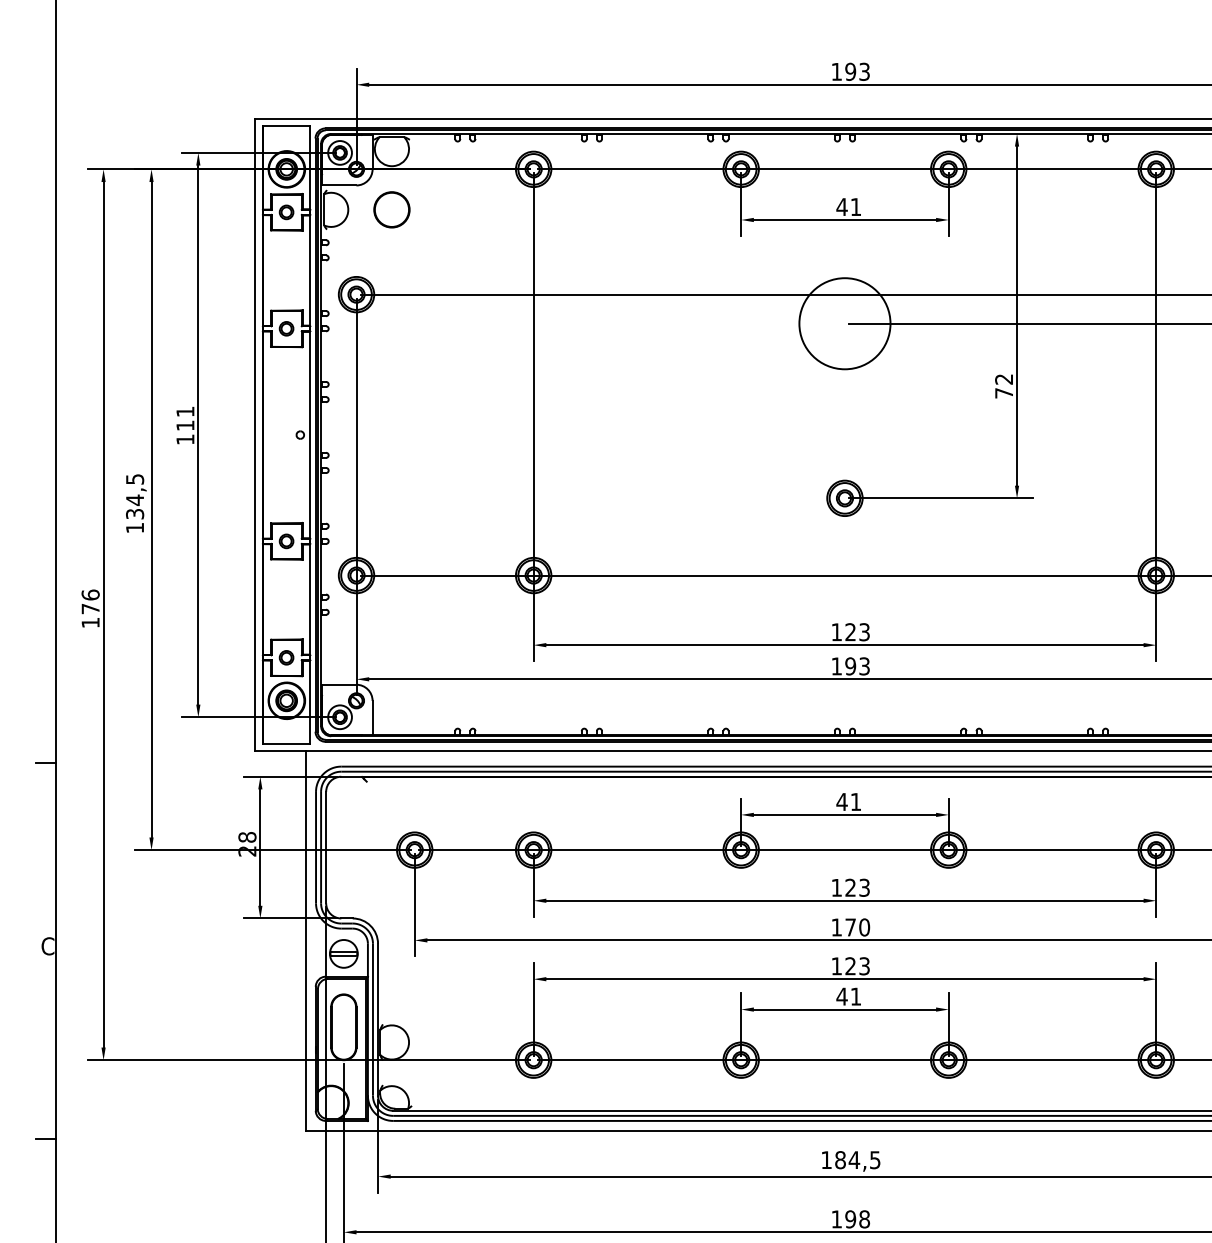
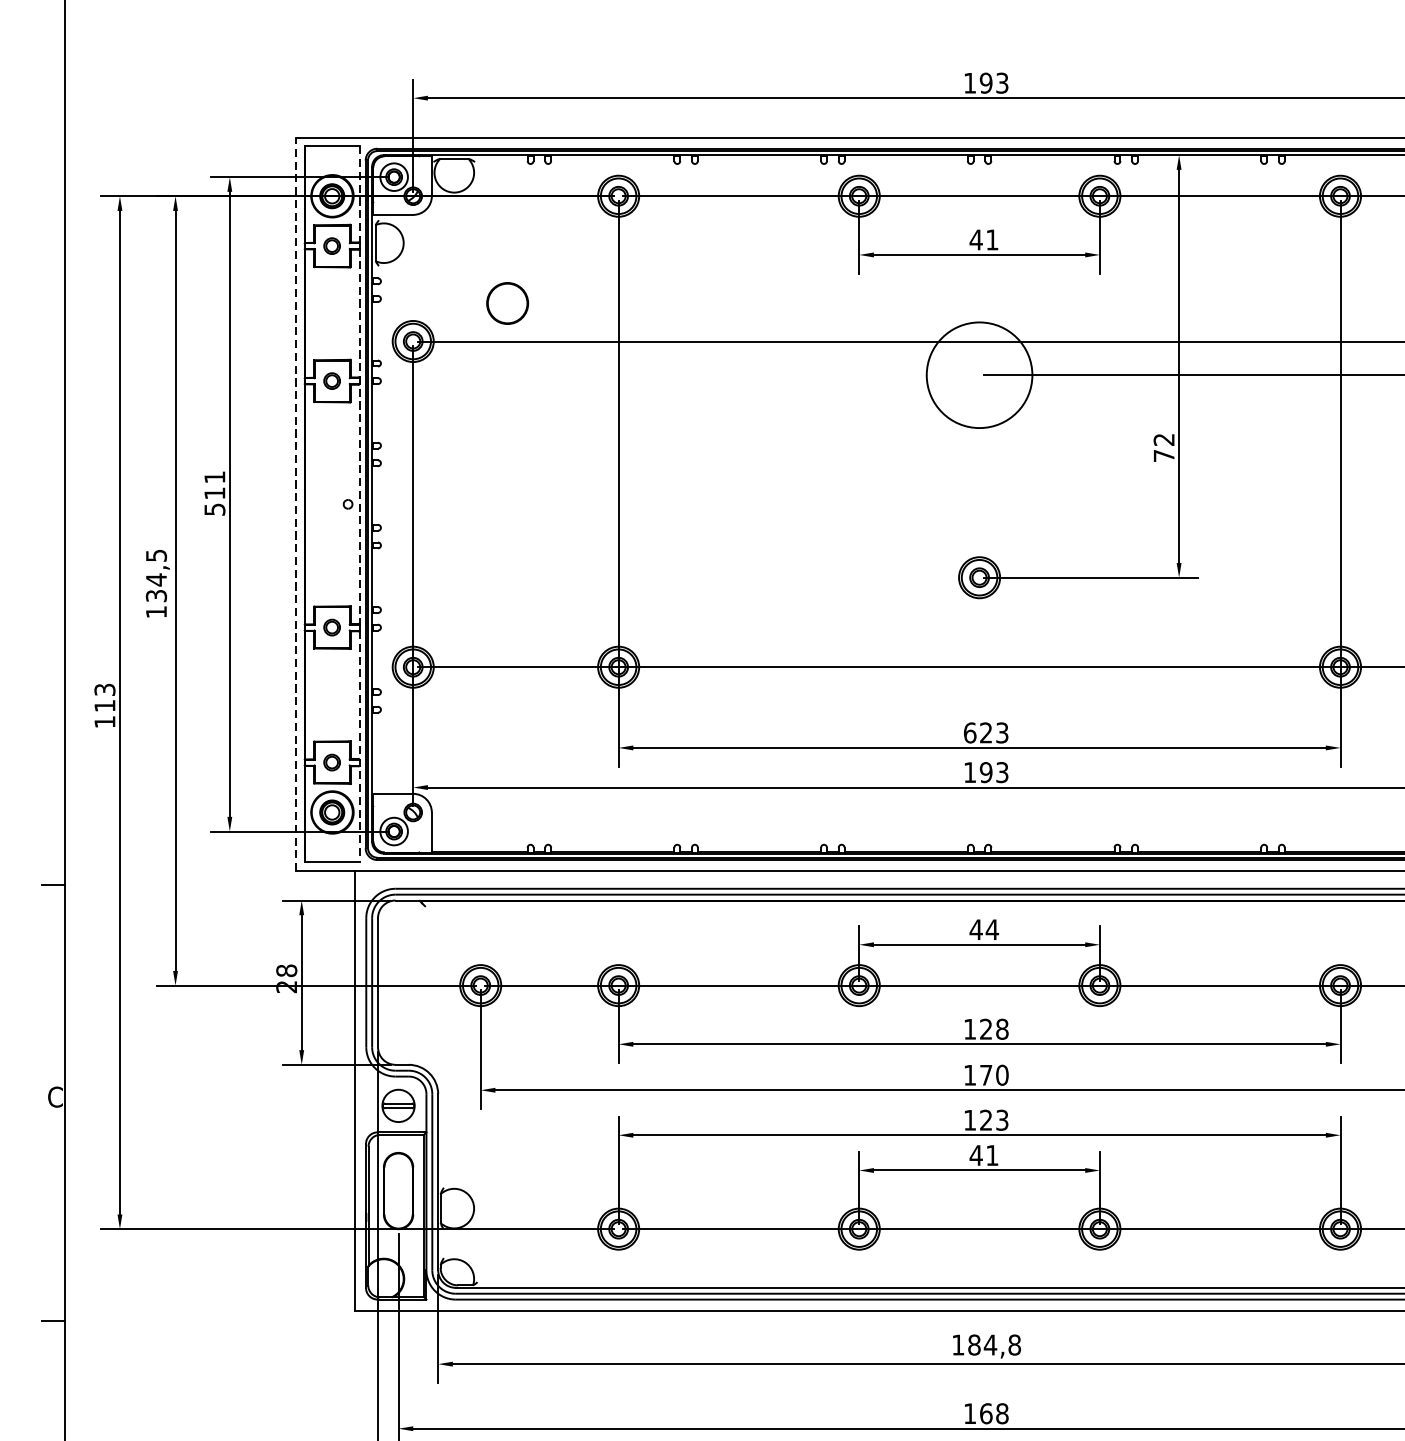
circle: (391, 209) -> (507, 303), moved
line: (255, 434) -> (296, 503), solid -> dashed
line: (310, 435) -> (359, 504), solid -> dashed
text: (185, 439) -> (214, 509), 111 -> 511
text: (90, 601) -> (104, 697), 176 -> 113
text: (836, 632) -> (969, 733), 123 -> 623
text: (855, 801) -> (991, 929), 41 -> 44
text: (864, 887) -> (1002, 1028), 123 -> 128
text: (875, 1160) -> (1014, 1345), 184,5 -> 184,8
text: (850, 1219) -> (985, 1413), 198 -> 168

